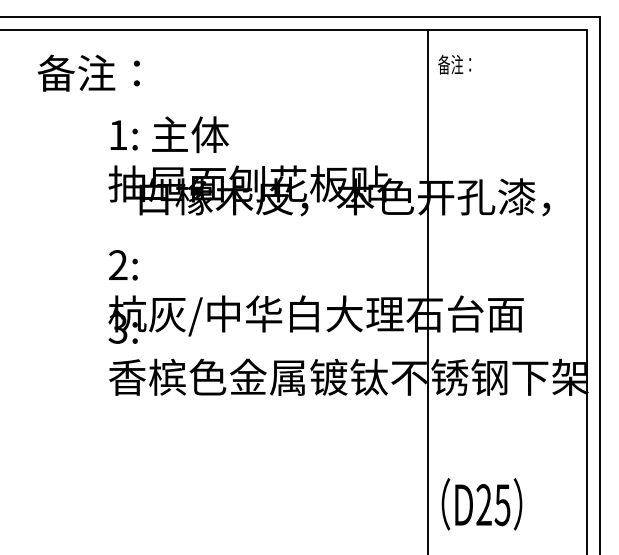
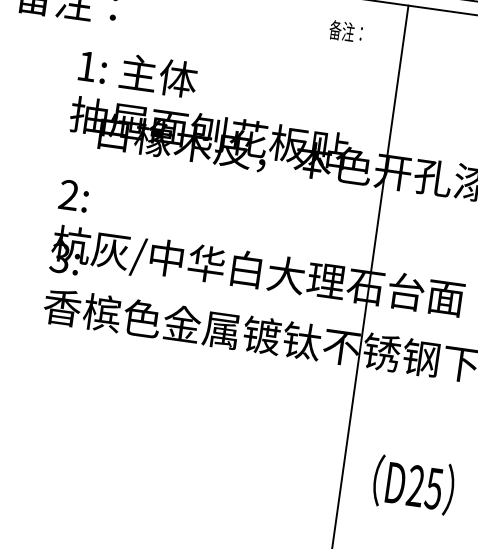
text: (454, 64) -> (345, 31), moved
text: (481, 504) -> (413, 485), moved

